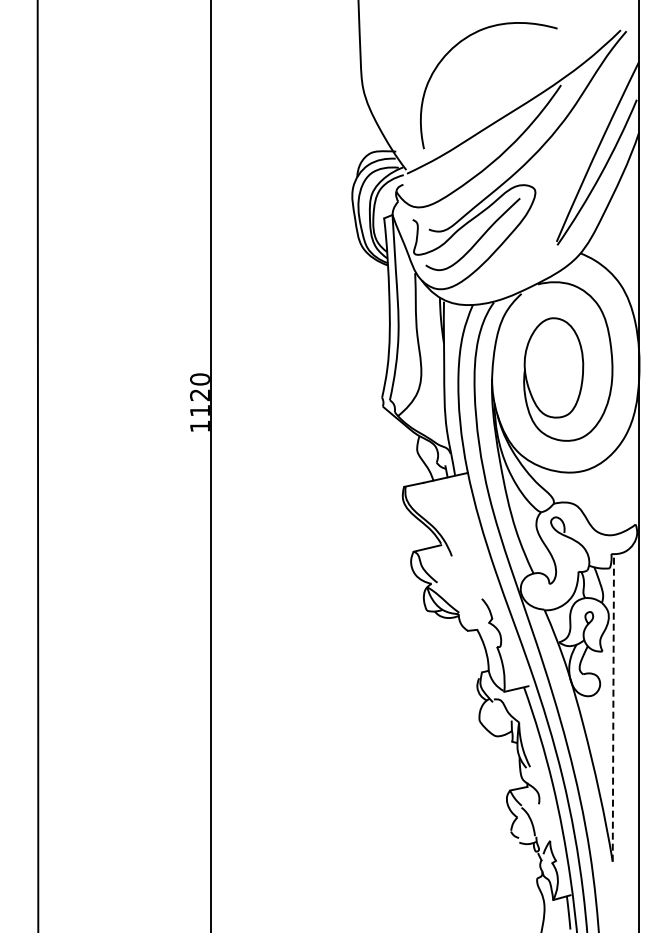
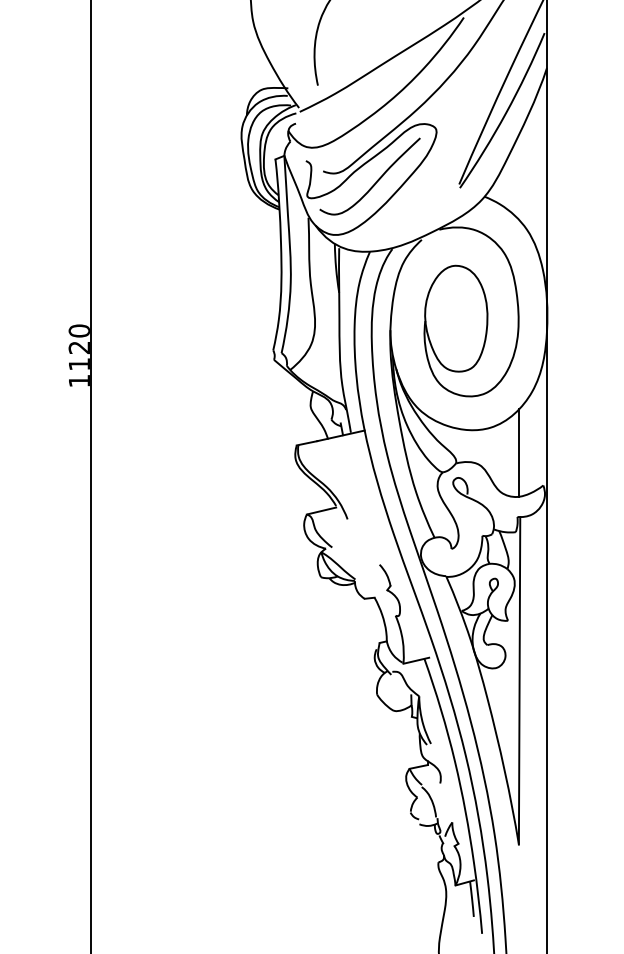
line: (612, 494) -> (518, 453), added
line: (613, 707) -> (519, 680), dashed -> solid

